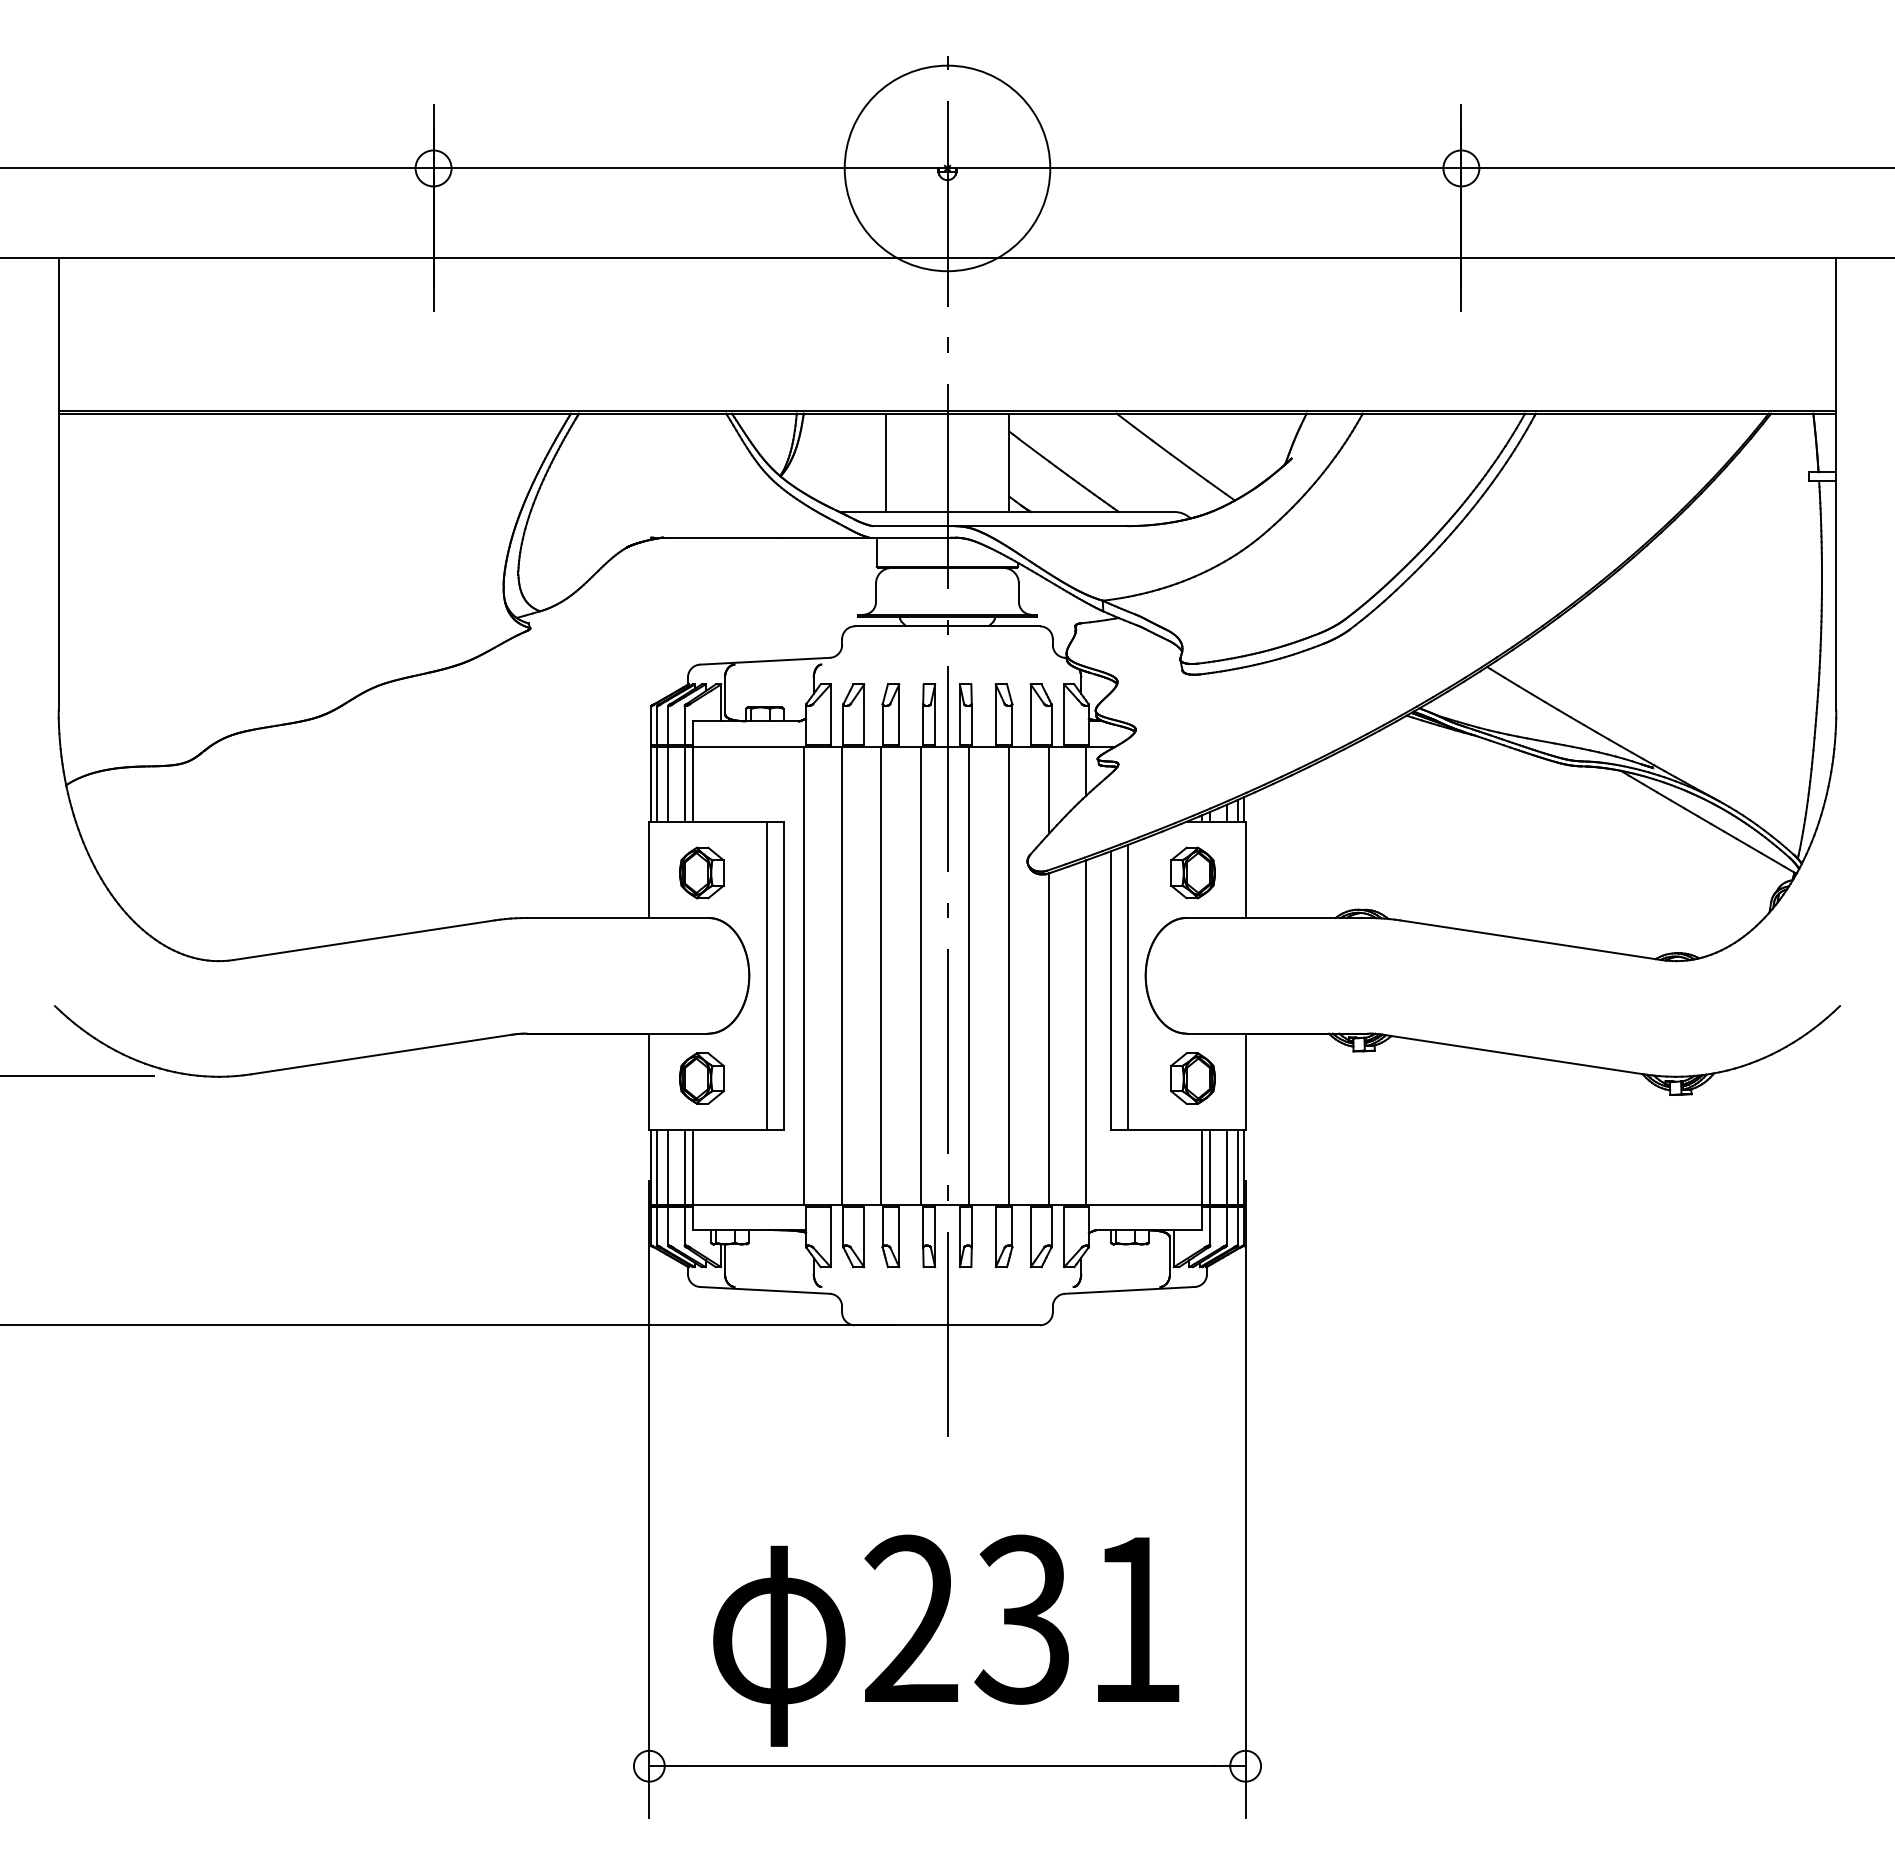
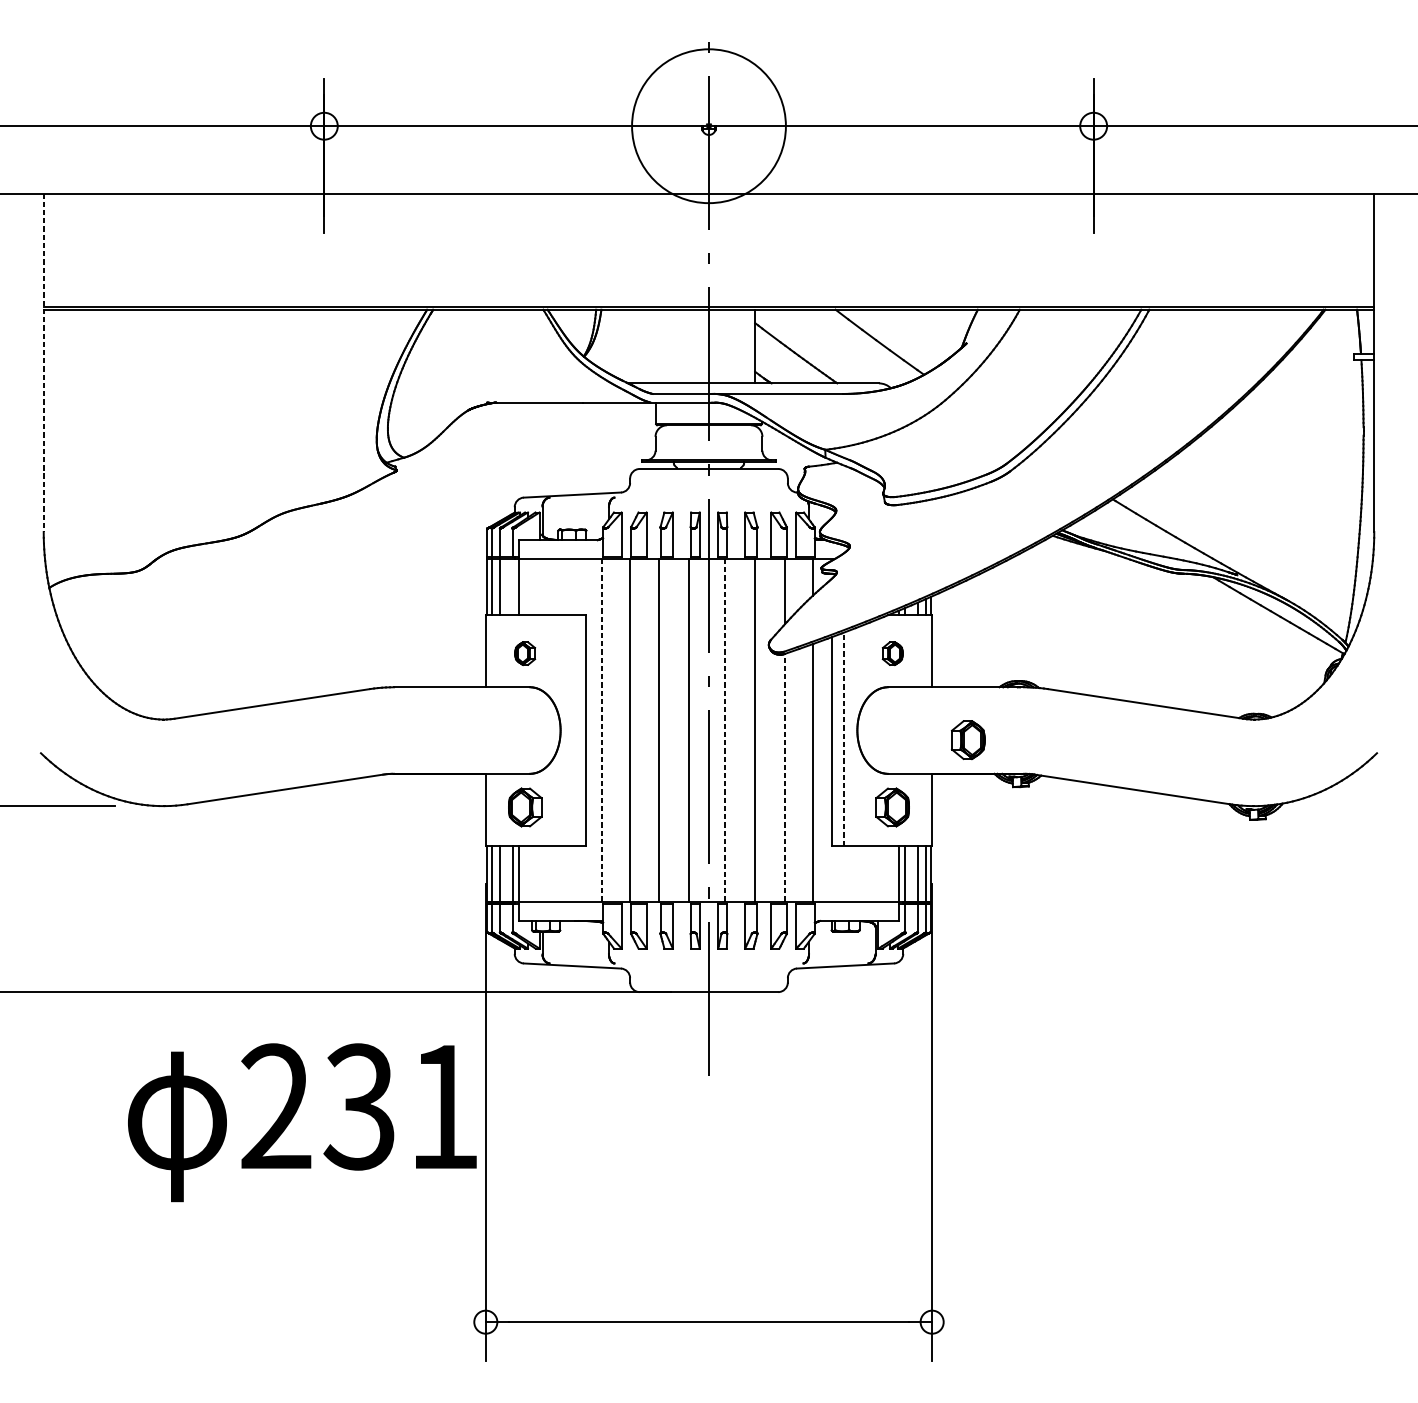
line: (885, 462) -> (662, 346), removed
line: (58, 485) -> (43, 363), solid -> dashed
line: (685, 784) -> (512, 587), removed
part: (701, 872) -> (524, 653), size x0.6
part: (1192, 872) -> (892, 653), size x0.6
line: (767, 975) -> (574, 730), removed
line: (804, 975) -> (601, 730), solid -> dashed
line: (968, 975) -> (724, 730), solid -> dashed
line: (1127, 987) -> (843, 739), solid -> dashed
part: (1293, 988) -> (967, 740), added
line: (1048, 1039) -> (784, 778), solid -> dashed
text: (946, 1640) -> (302, 1122), moved

